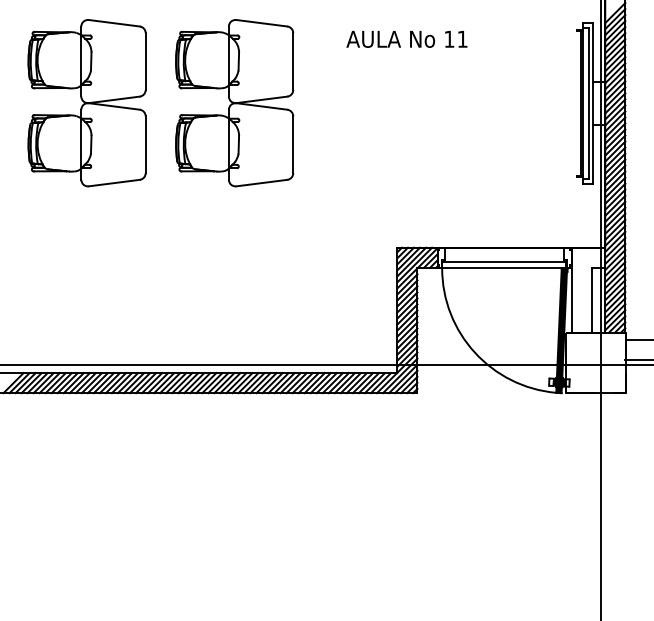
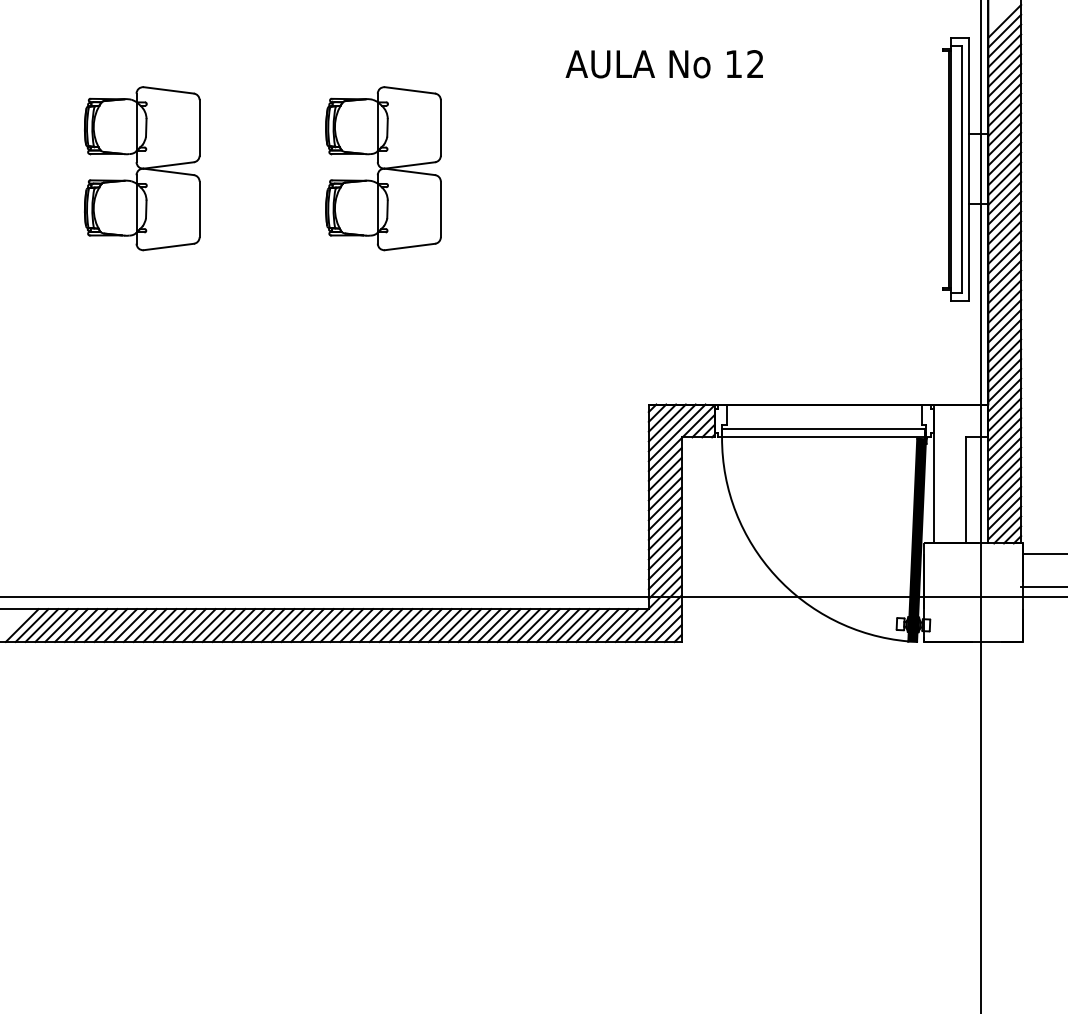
text: (462, 38) -> (755, 62), 11 -> 12
part: (86, 103) -> (141, 169), size x0.6
part: (234, 103) -> (382, 169), size x0.6

